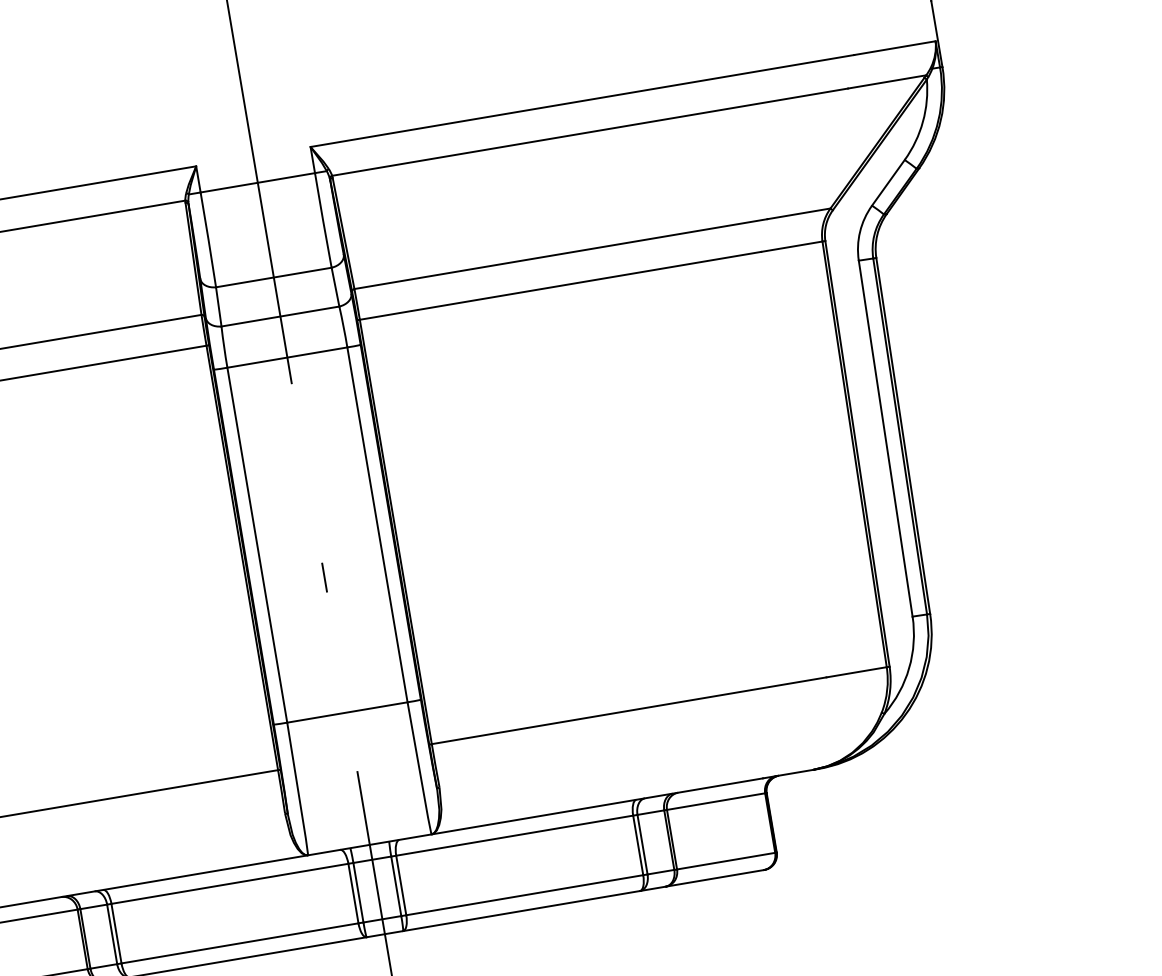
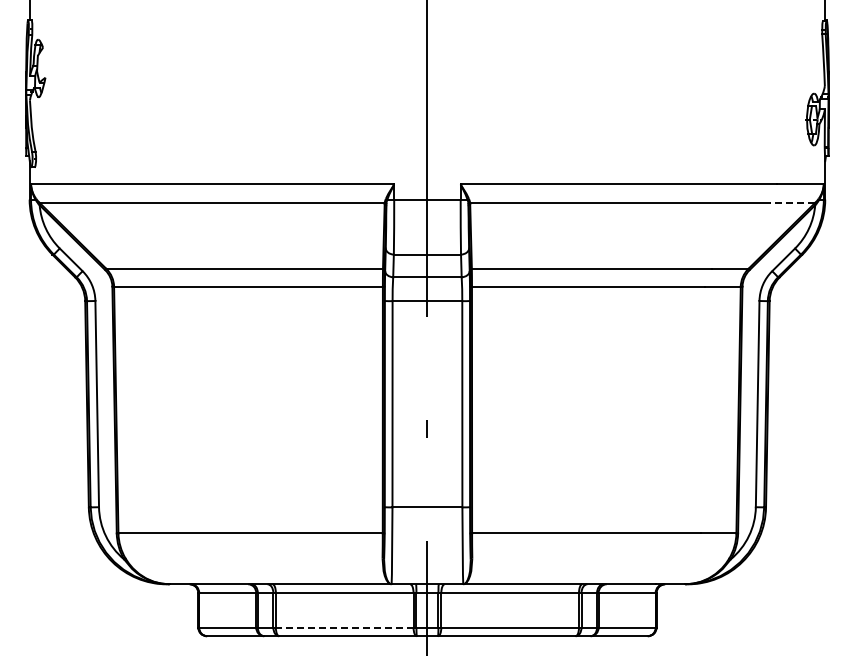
line: (886, 81) -> (792, 202), solid -> dashed
line: (239, 943) -> (344, 627), solid -> dashed

